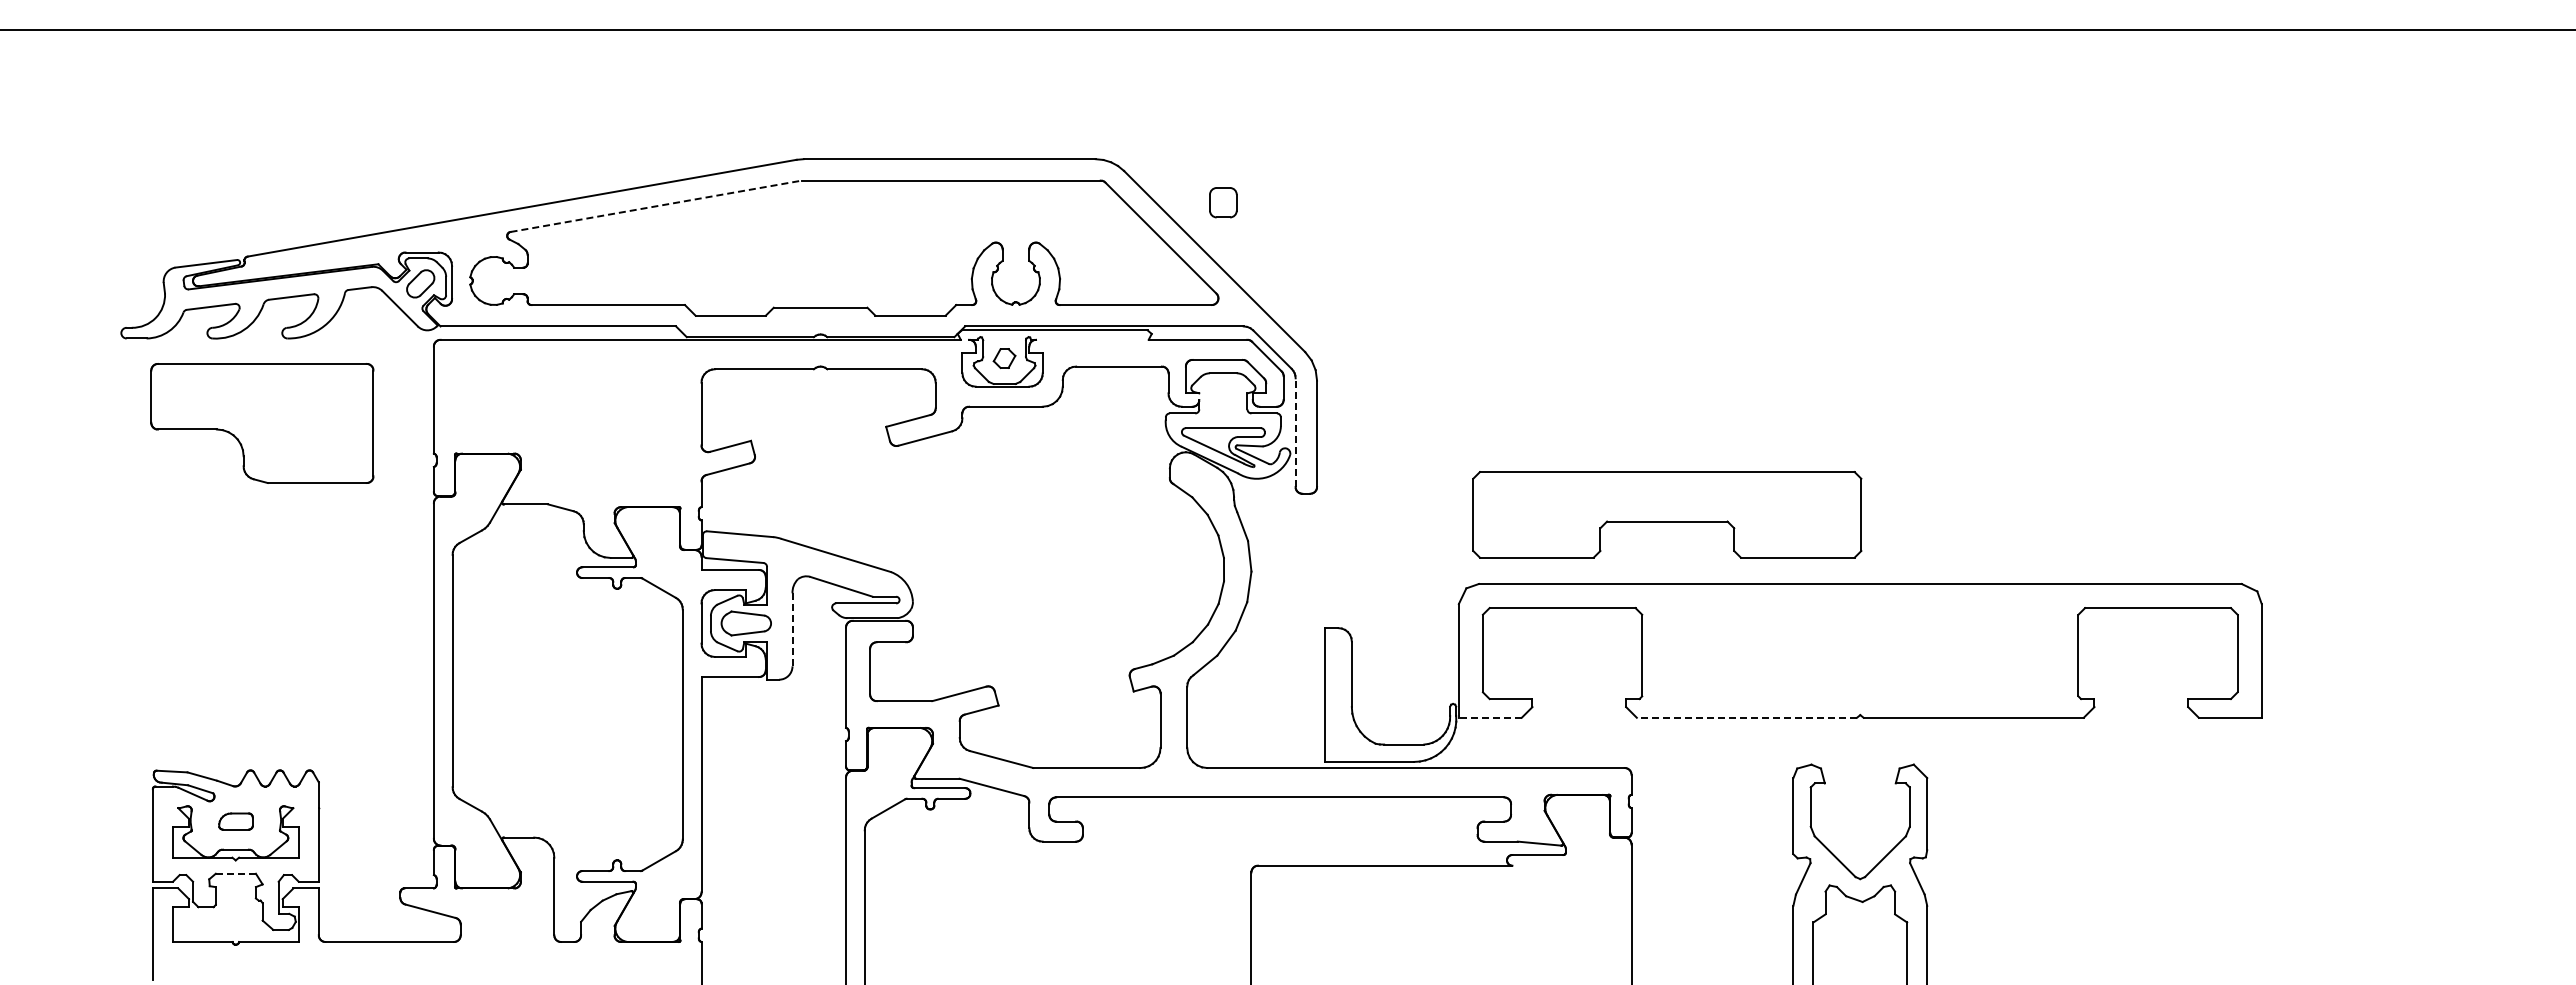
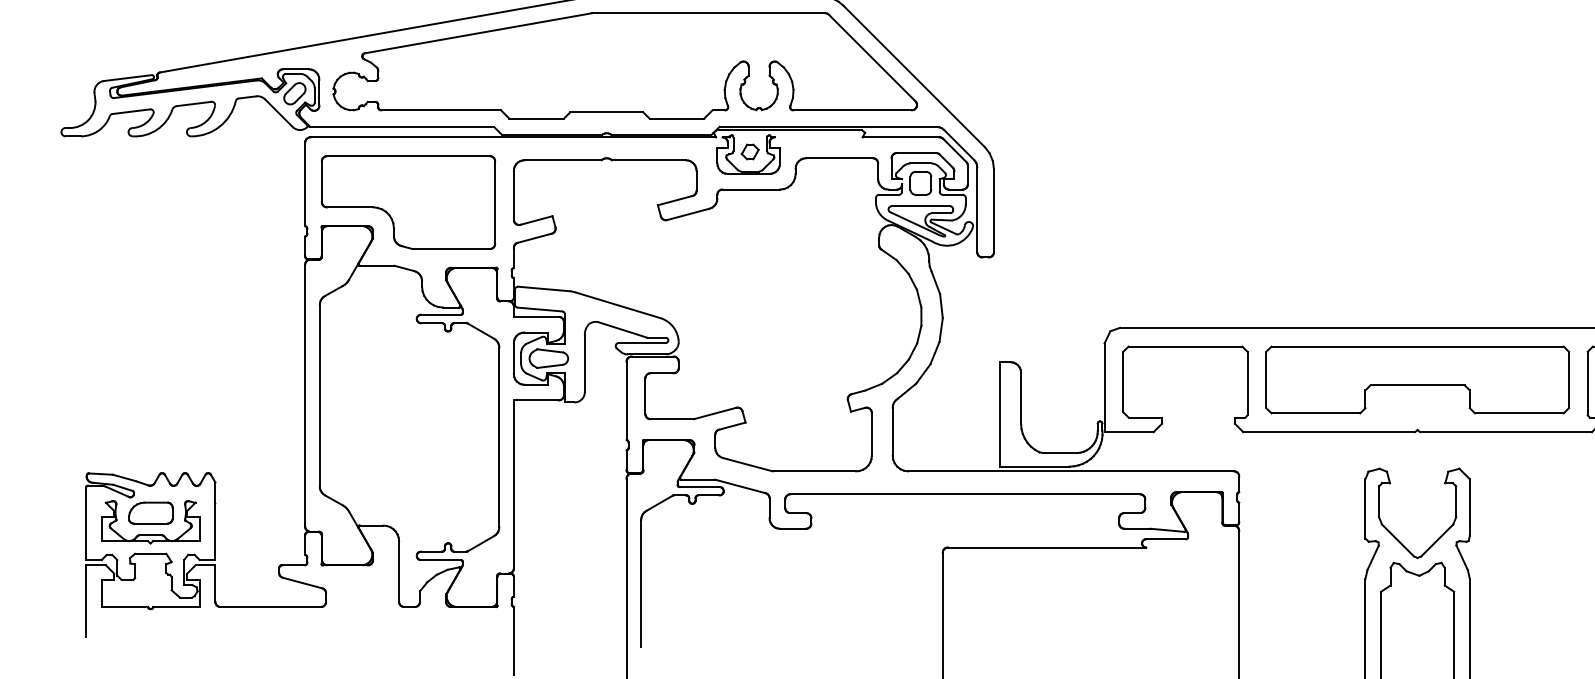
part: (1223, 202) -> (920, 183), moved
line: (656, 206) -> (478, 33), dashed -> solid
part: (262, 423) -> (408, 202), moved
line: (1295, 432) -> (977, 209), dashed -> solid
part: (1667, 514) -> (1417, 379), moved
line: (792, 630) -> (584, 364), dashed -> solid
line: (1489, 717) -> (1128, 431), dashed -> solid
line: (1746, 717) -> (1328, 431), dashed -> solid
part: (235, 821) -> (150, 513), size x1.67
line: (235, 873) -> (150, 553), dashed -> solid

